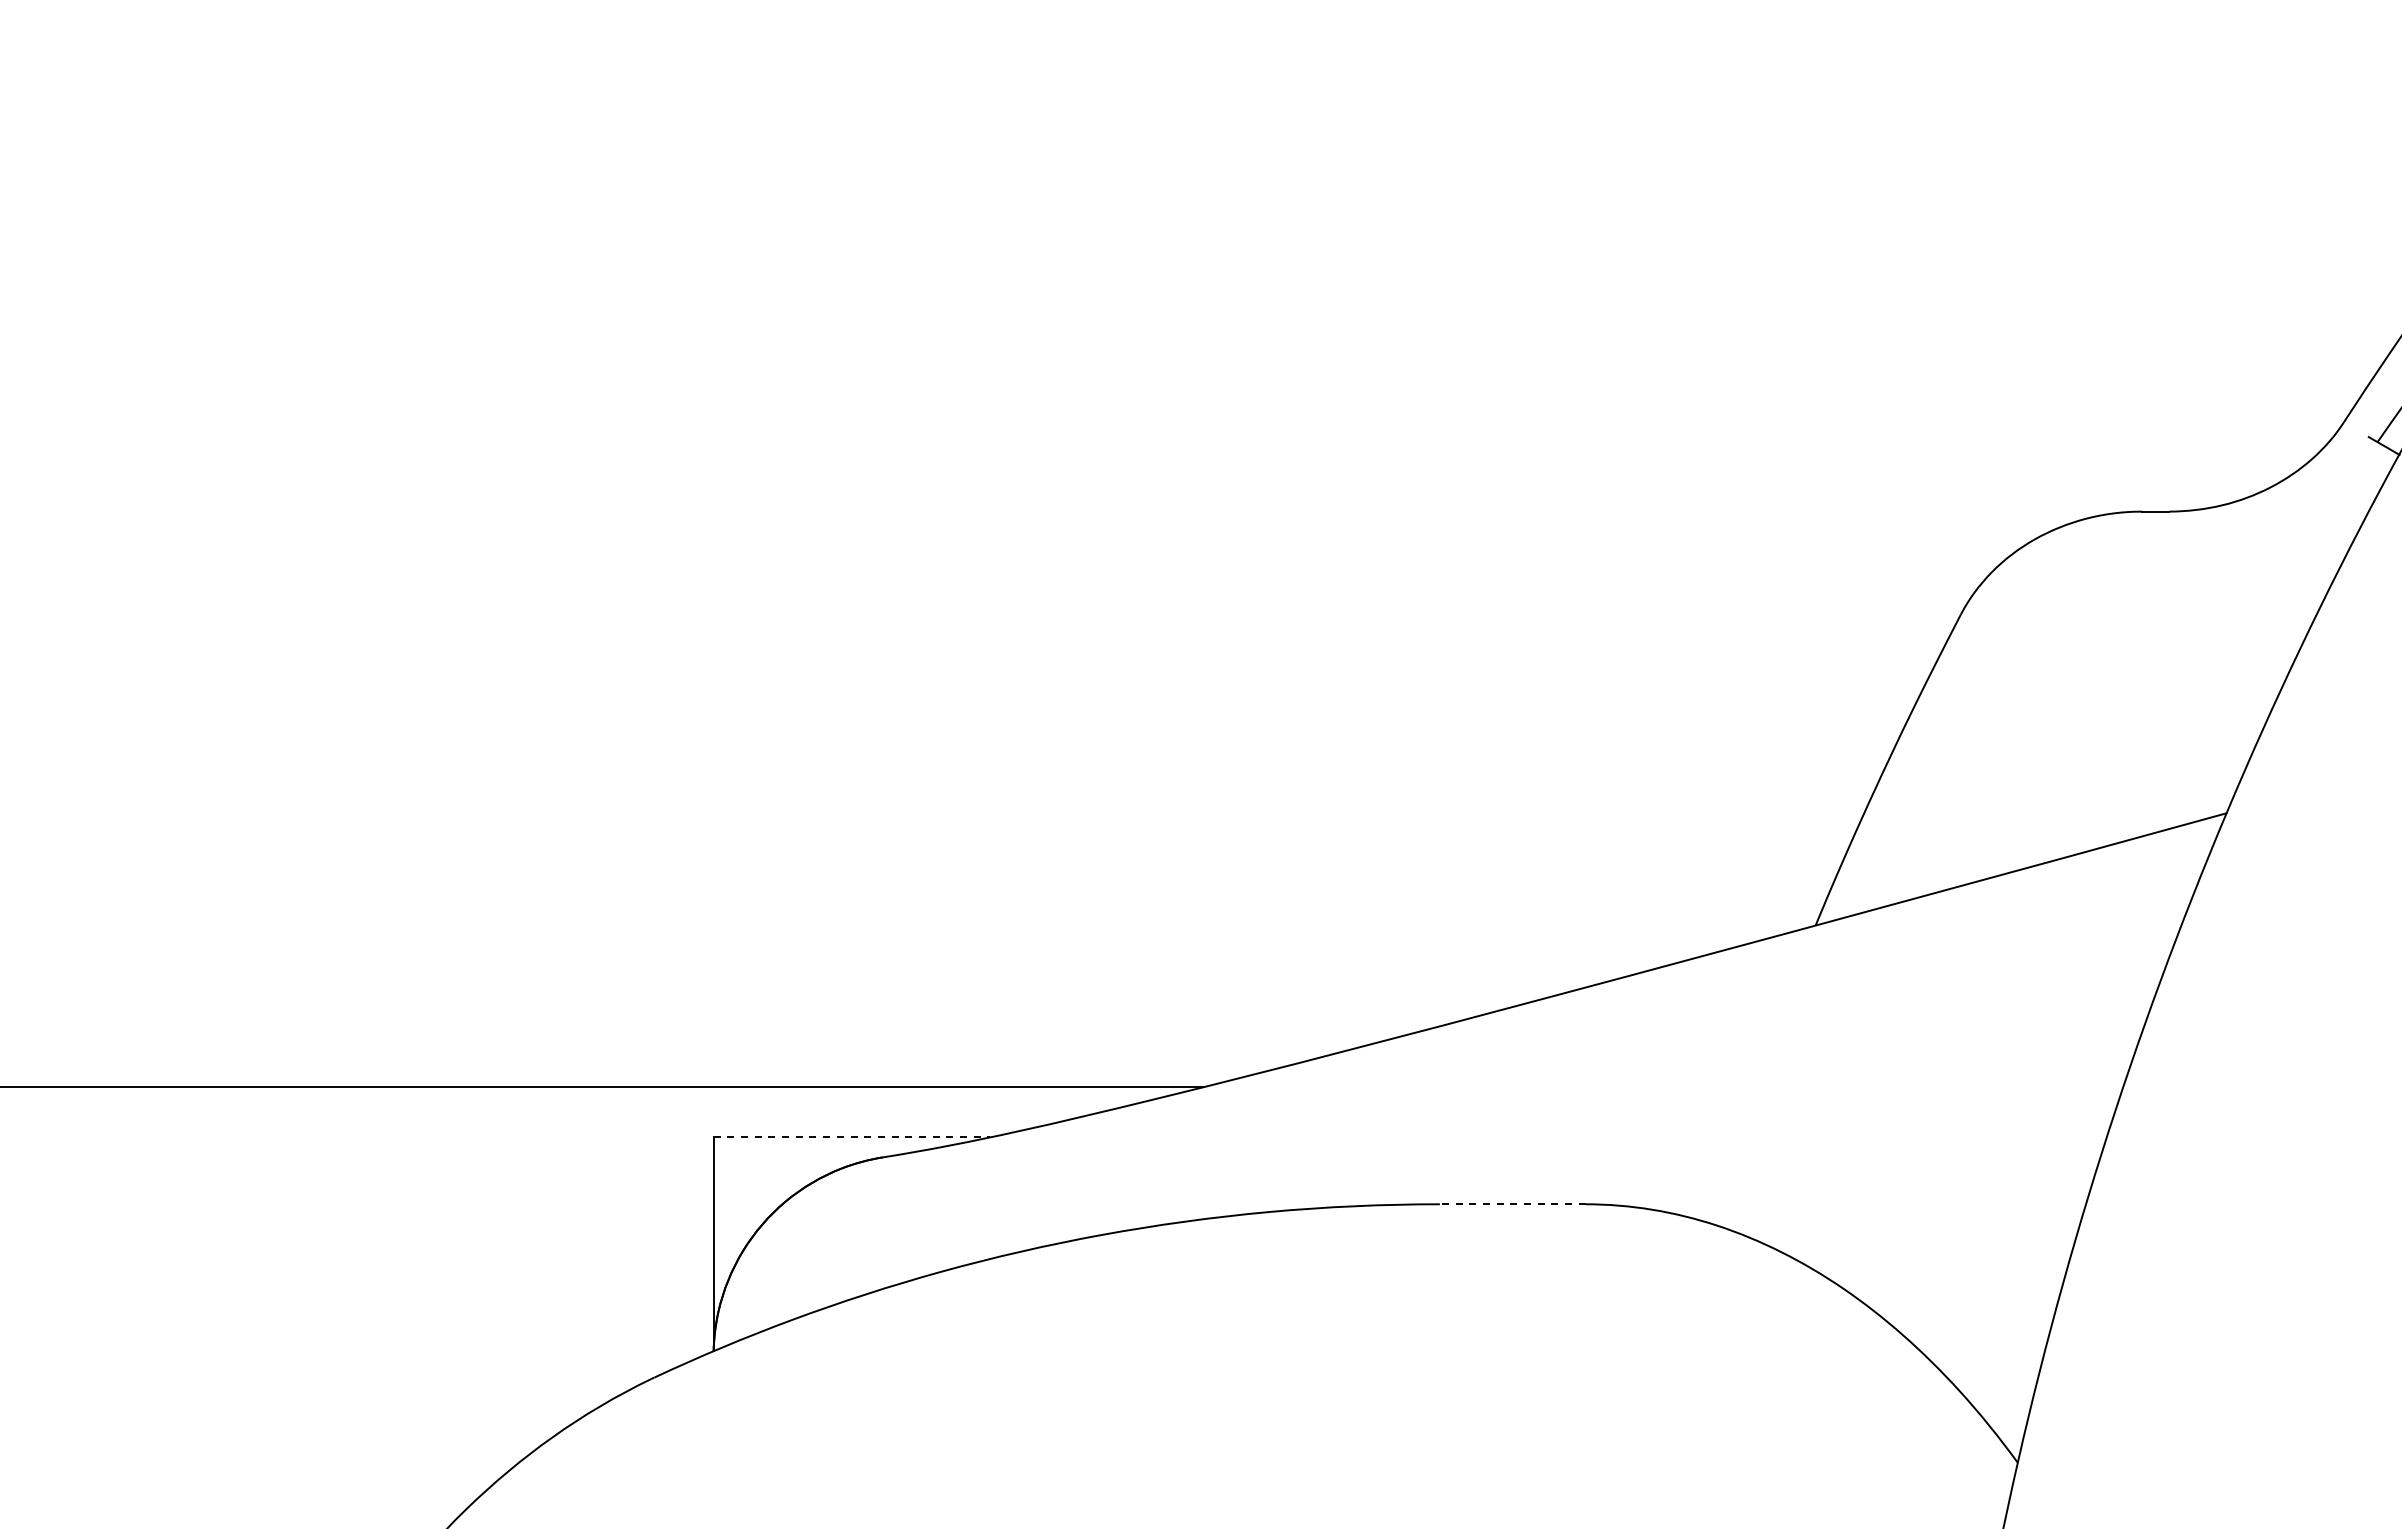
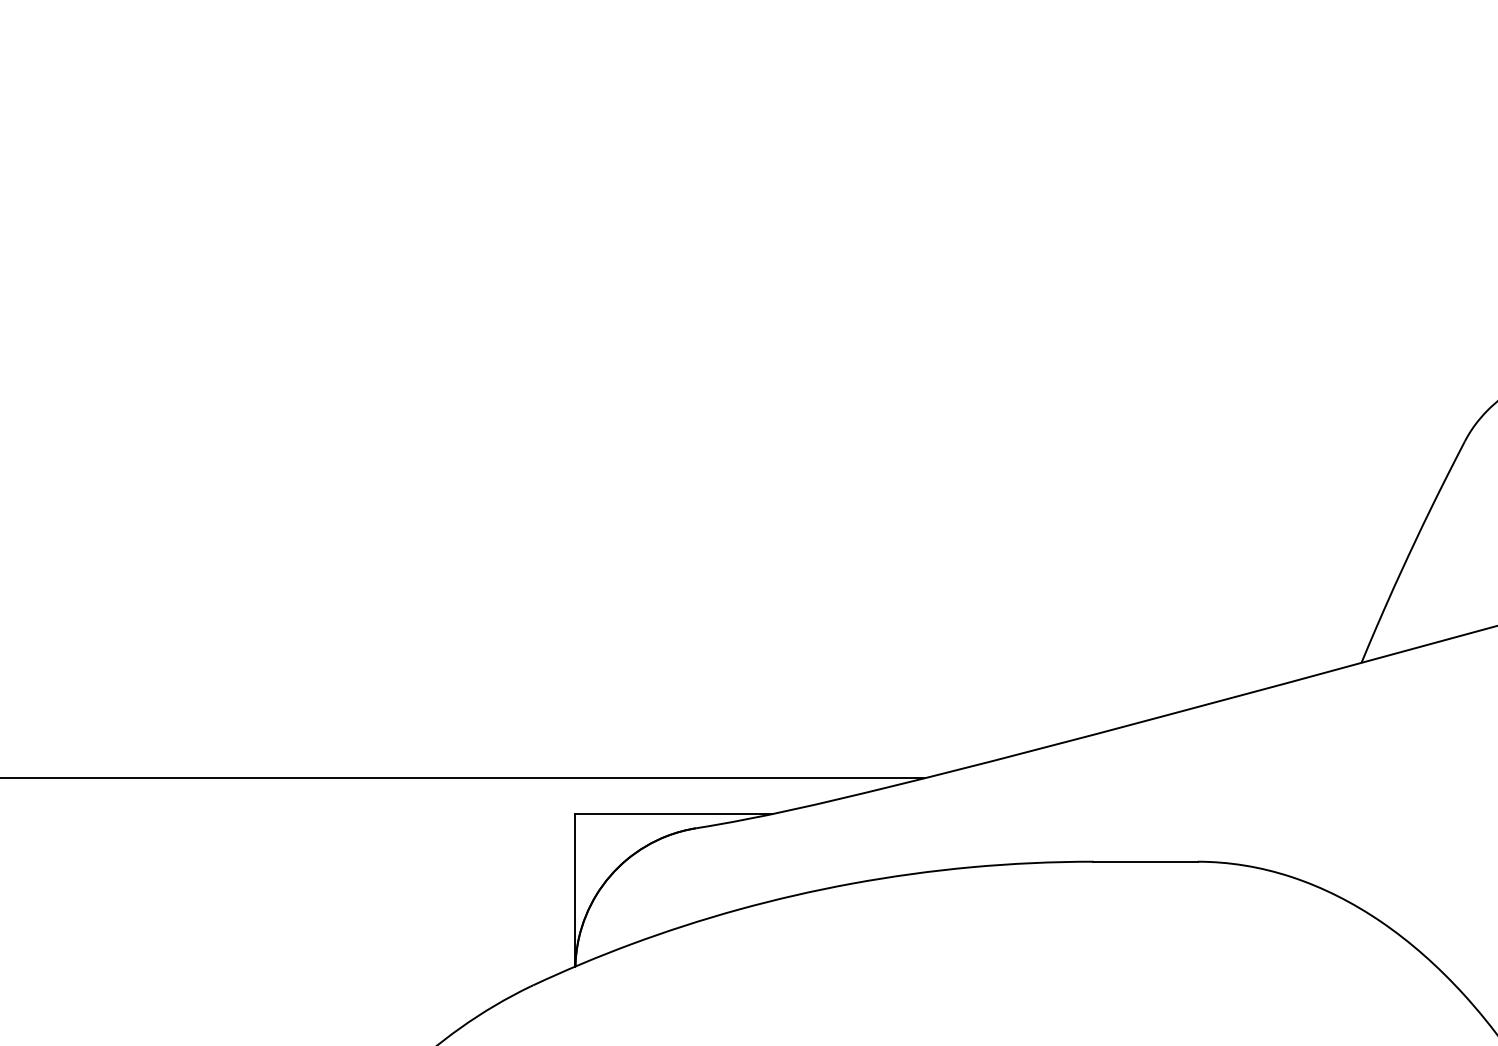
line: (852, 1137) -> (674, 814), dashed -> solid
line: (1512, 1204) -> (1145, 861), dashed -> solid

